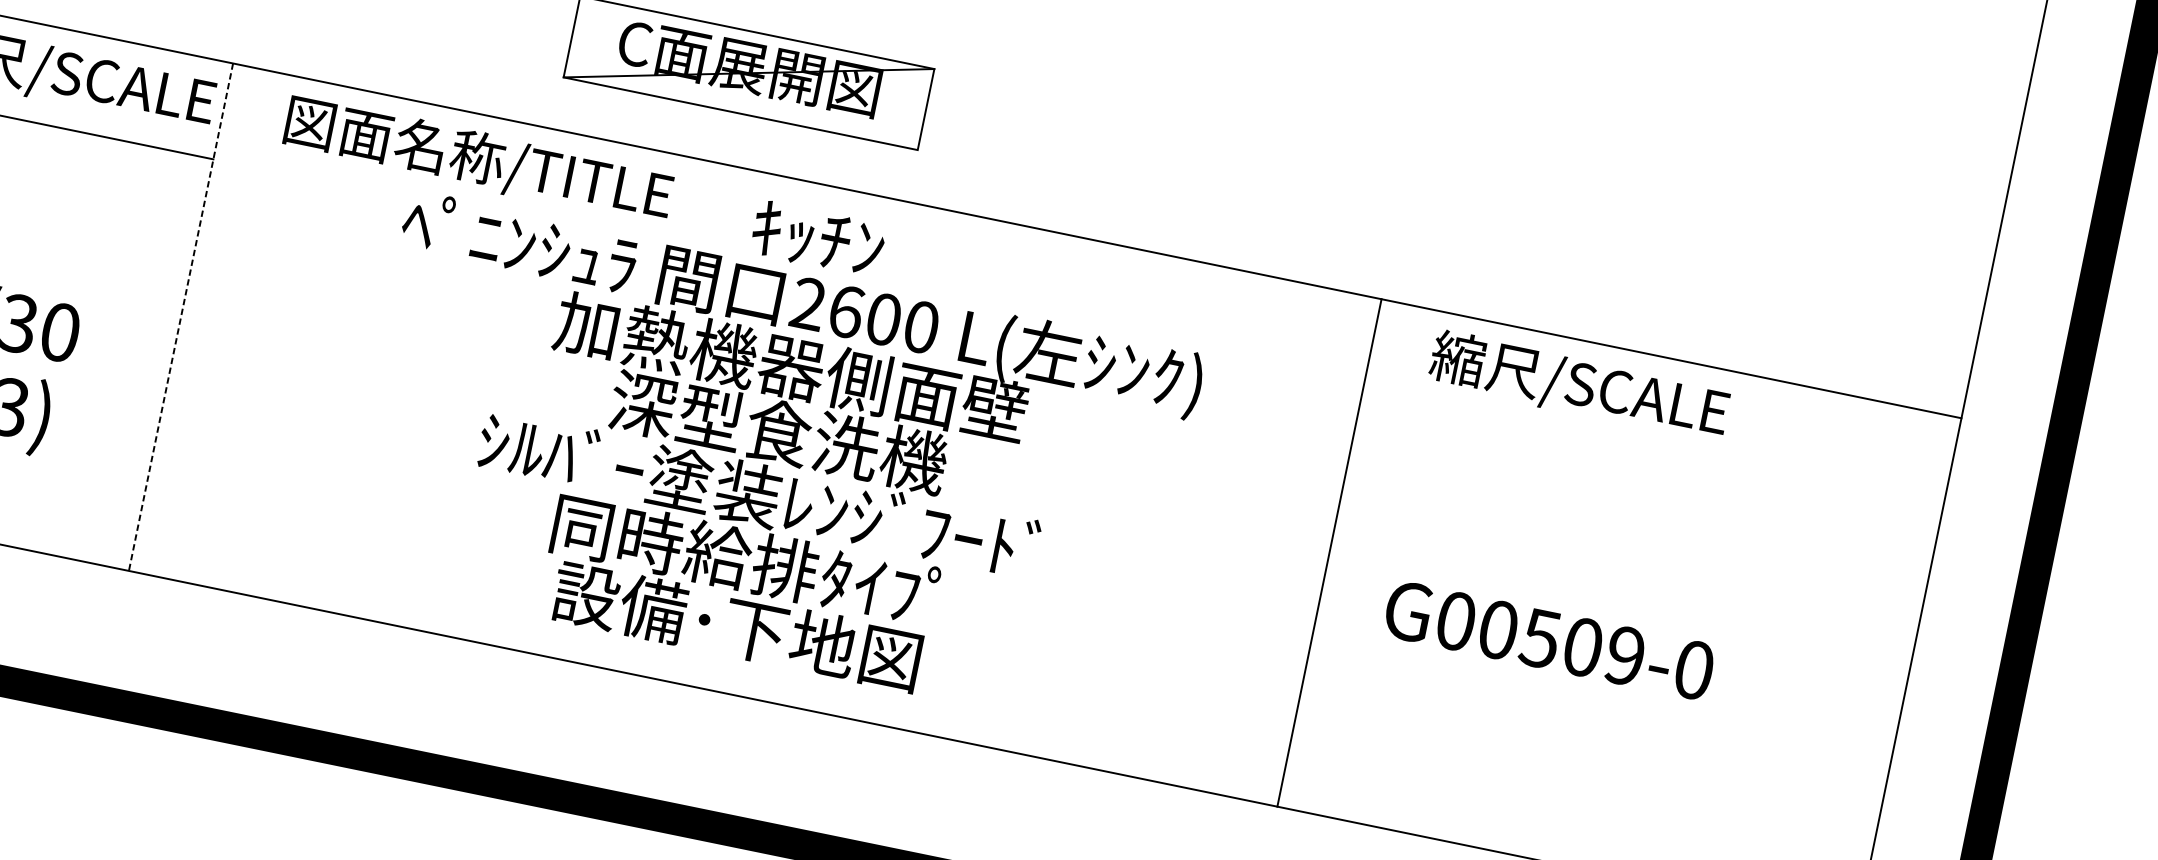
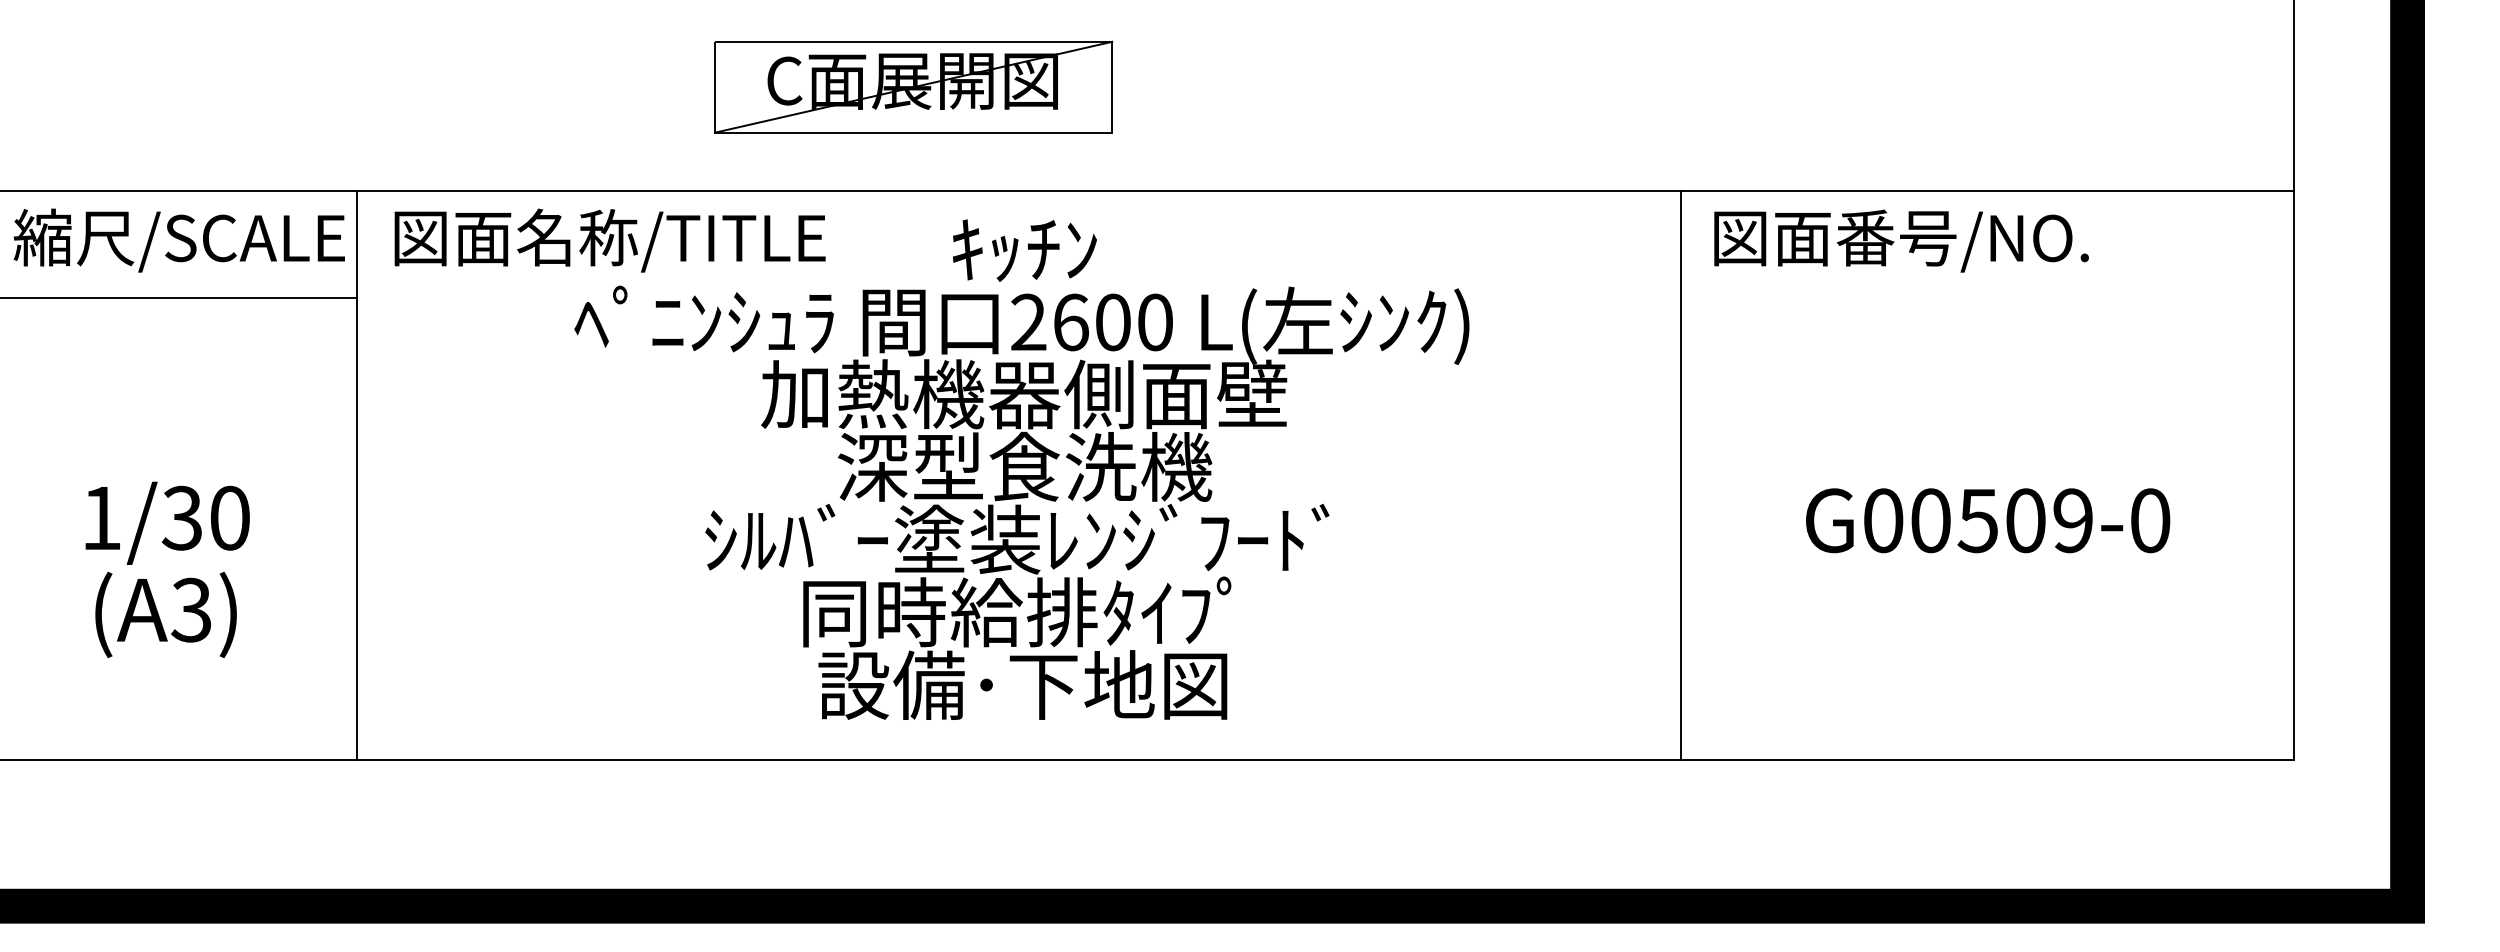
text: (478, 160) -> (609, 240), moved
line: (180, 317) -> (356, 475), dashed -> solid
text: (1600, 390) -> (1899, 240), 縮尺/SCALE -> 図面番号/NO.
line: (1329, 552) -> (1681, 474), moved
text: (1549, 640) -> (1988, 520), moved

